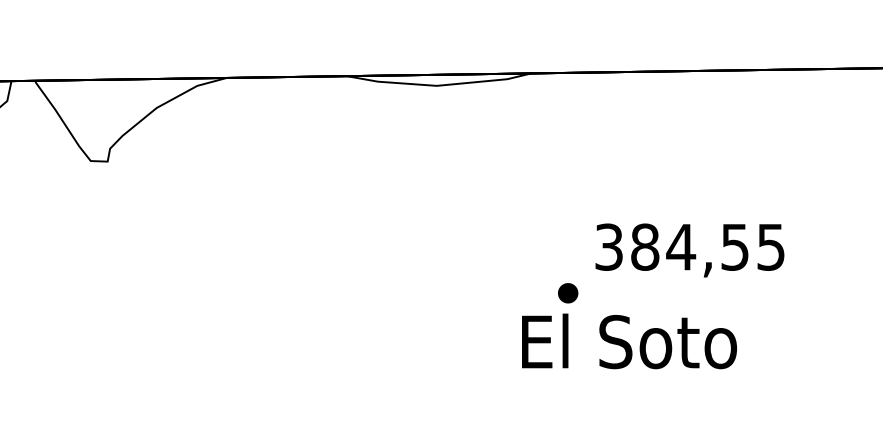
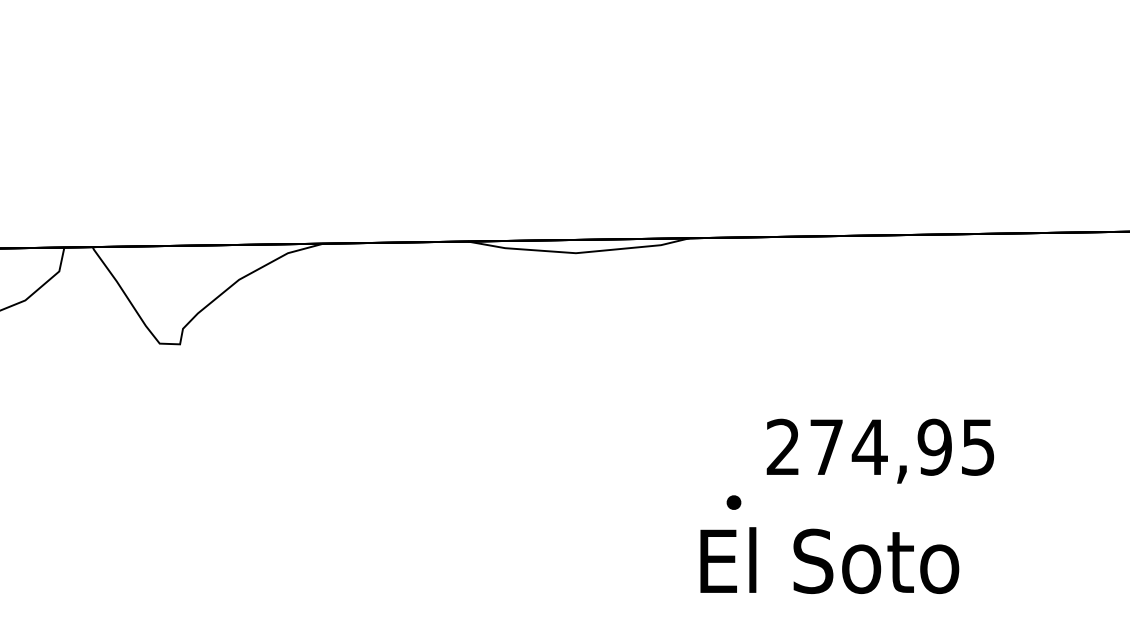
text: (671, 246) -> (858, 446), 384,55 -> 274,95
part: (567, 293) -> (733, 502), size x0.6
text: (629, 341) -> (829, 560), moved

